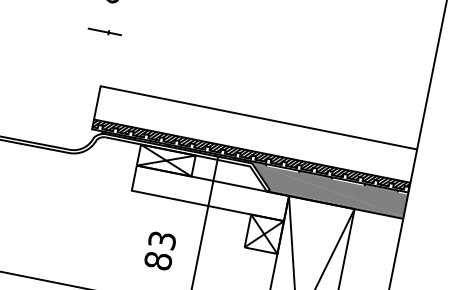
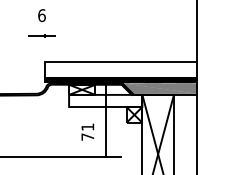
part: (104, 30) -> (41, 35), size x1.67
text: (159, 249) -> (87, 131), 83 -> 71

